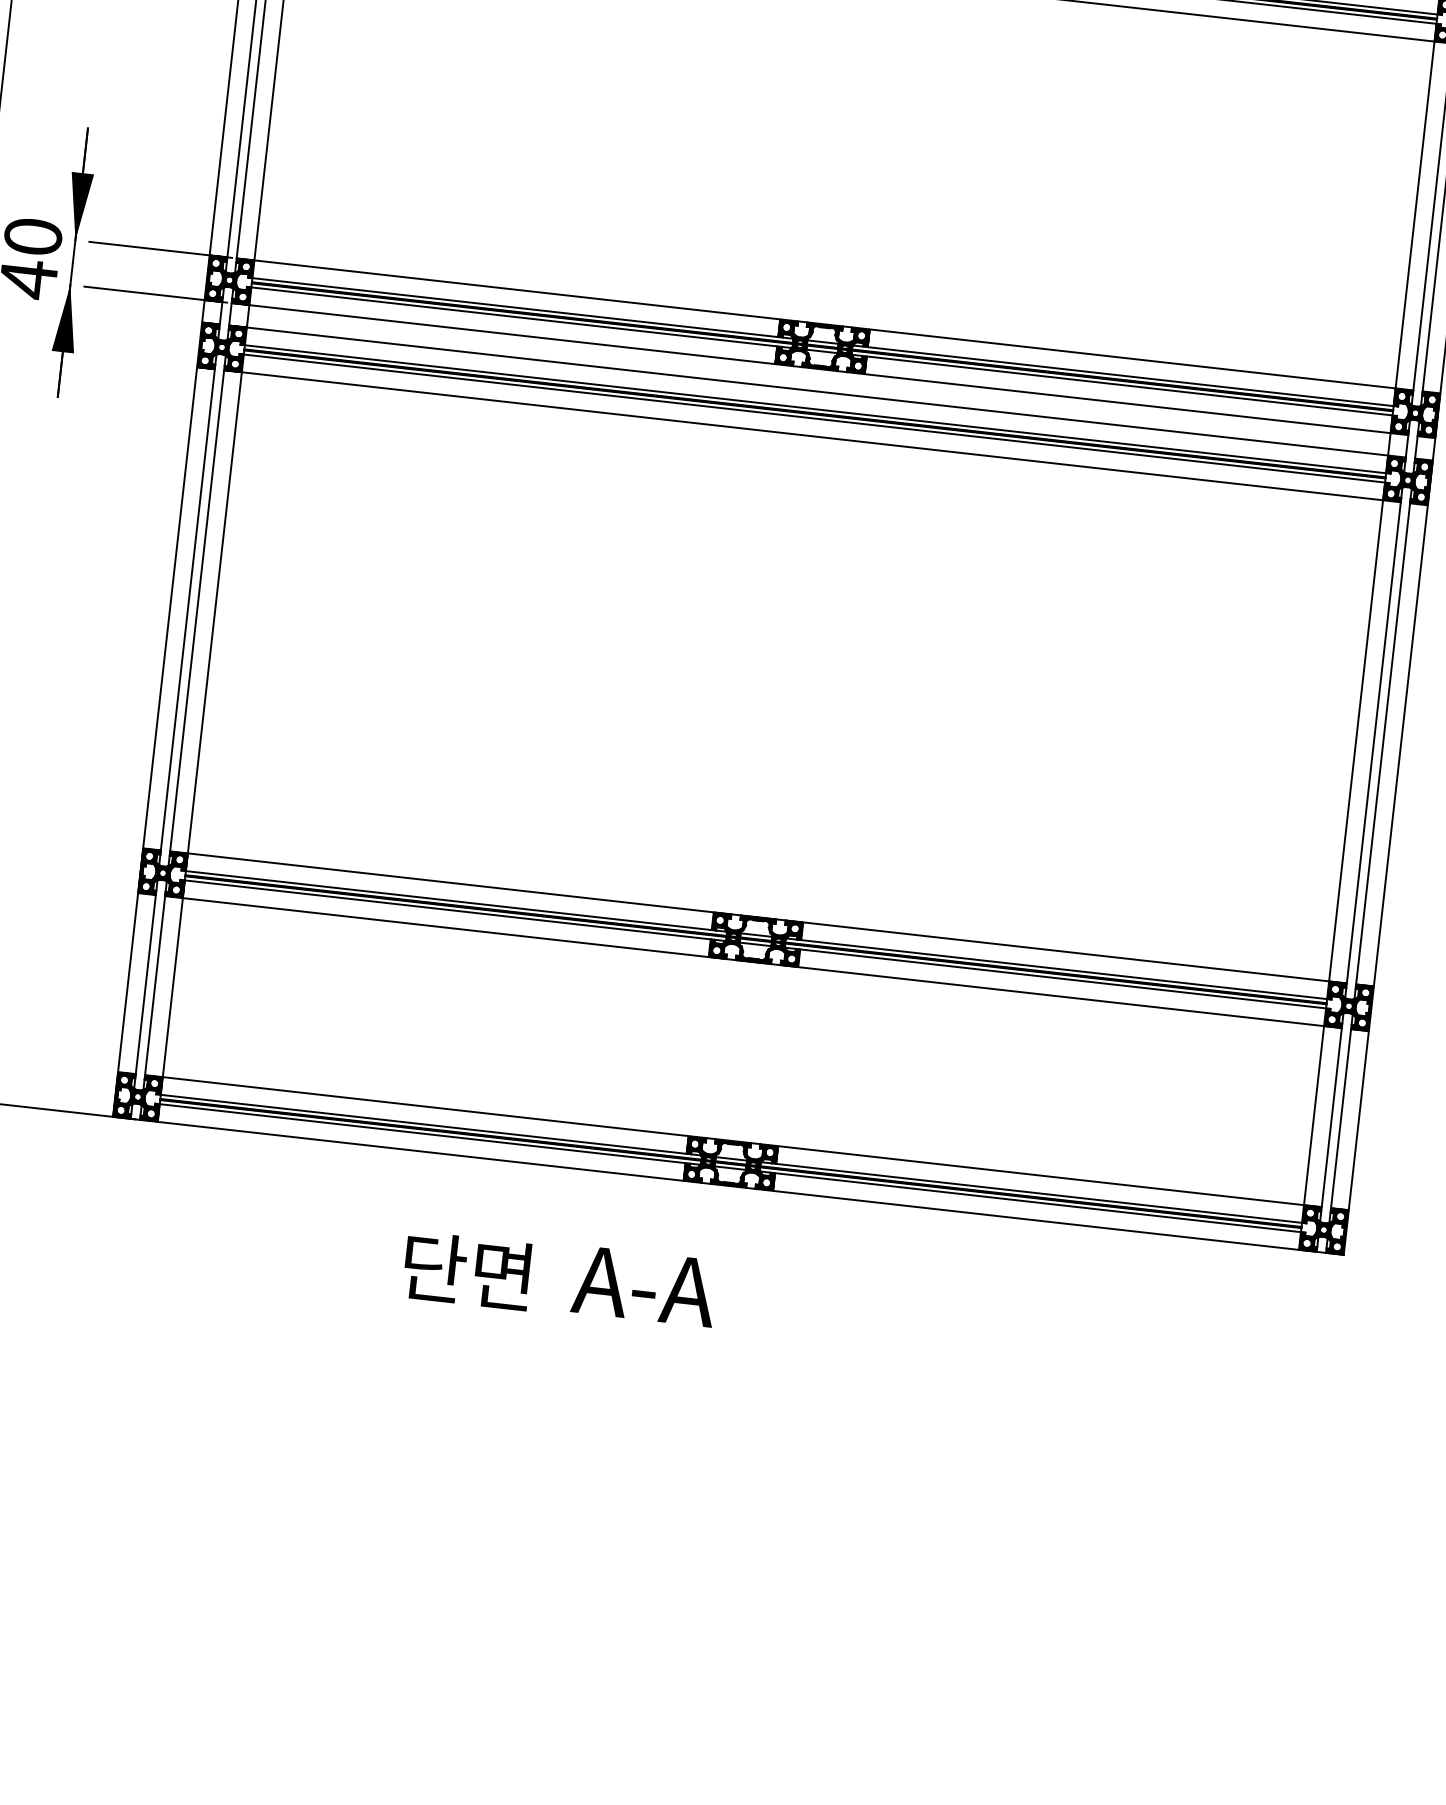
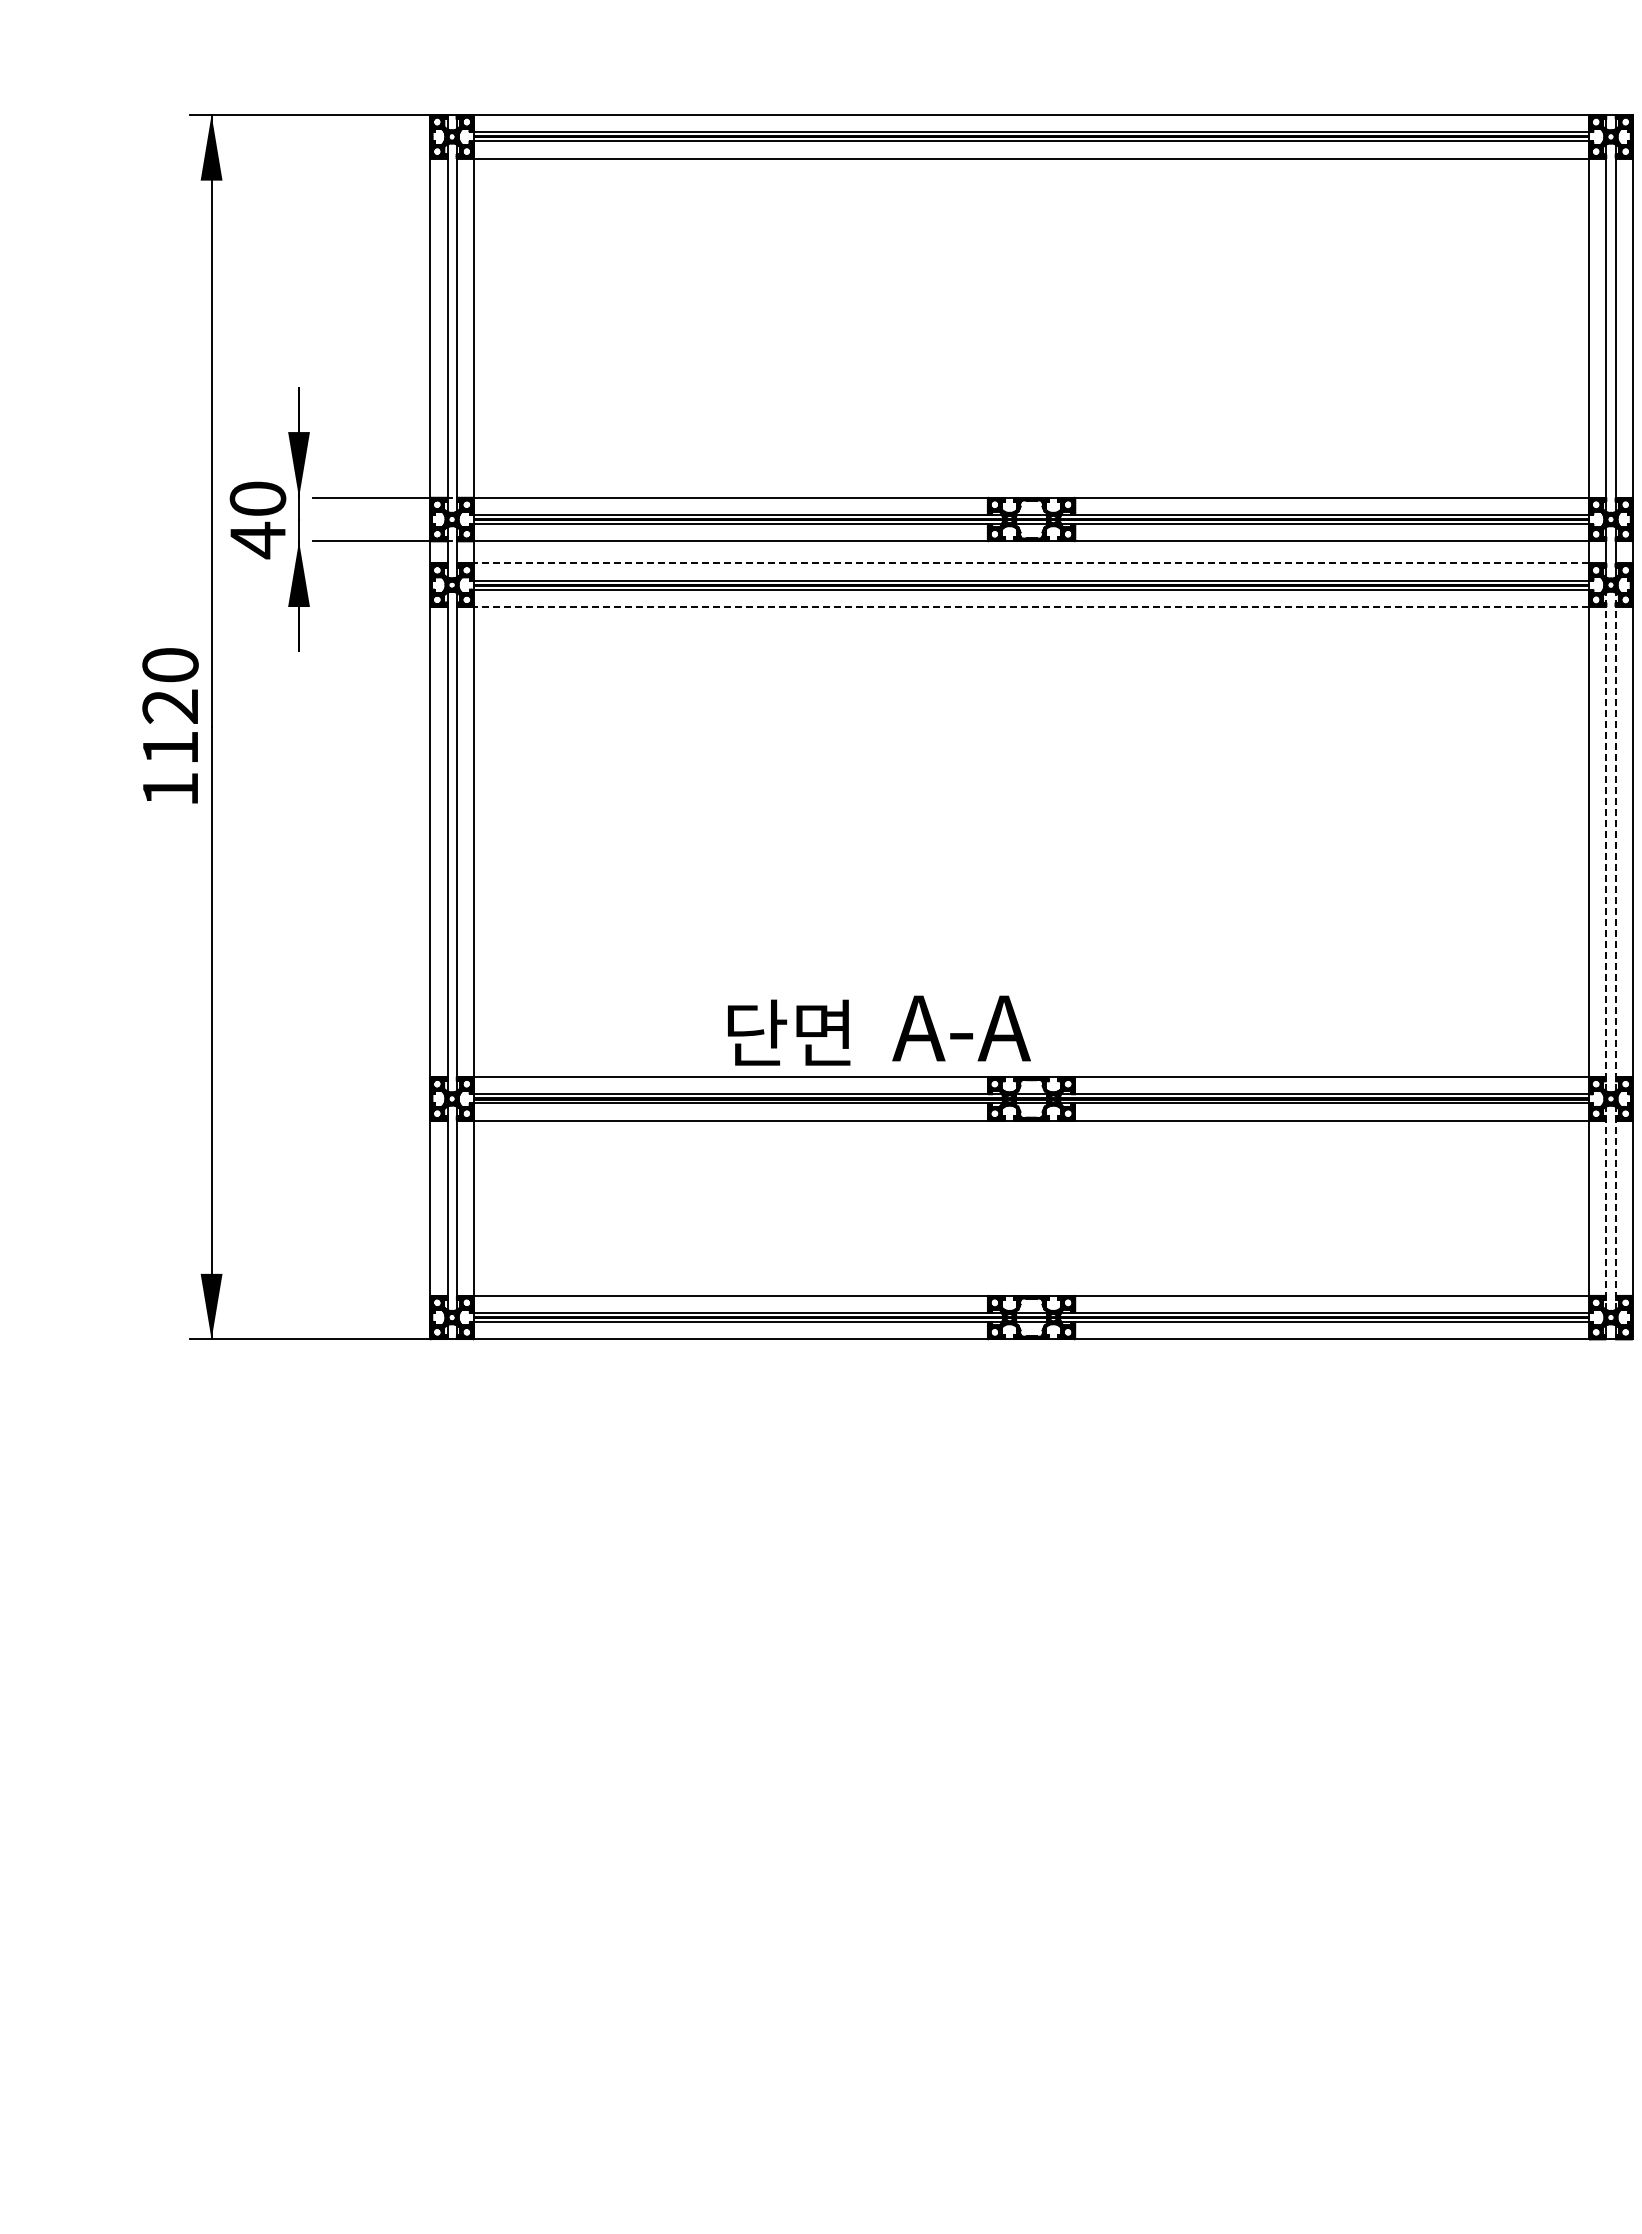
line: (817, 391) -> (1031, 563), solid -> dashed
line: (812, 436) -> (1031, 607), solid -> dashed
line: (1373, 742) -> (1606, 841), solid -> dashed
line: (1383, 743) -> (1615, 841), solid -> dashed
line: (1331, 1117) -> (1606, 1208), solid -> dashed
line: (1341, 1118) -> (1615, 1208), solid -> dashed
text: (560, 1278) -> (879, 1030), moved

